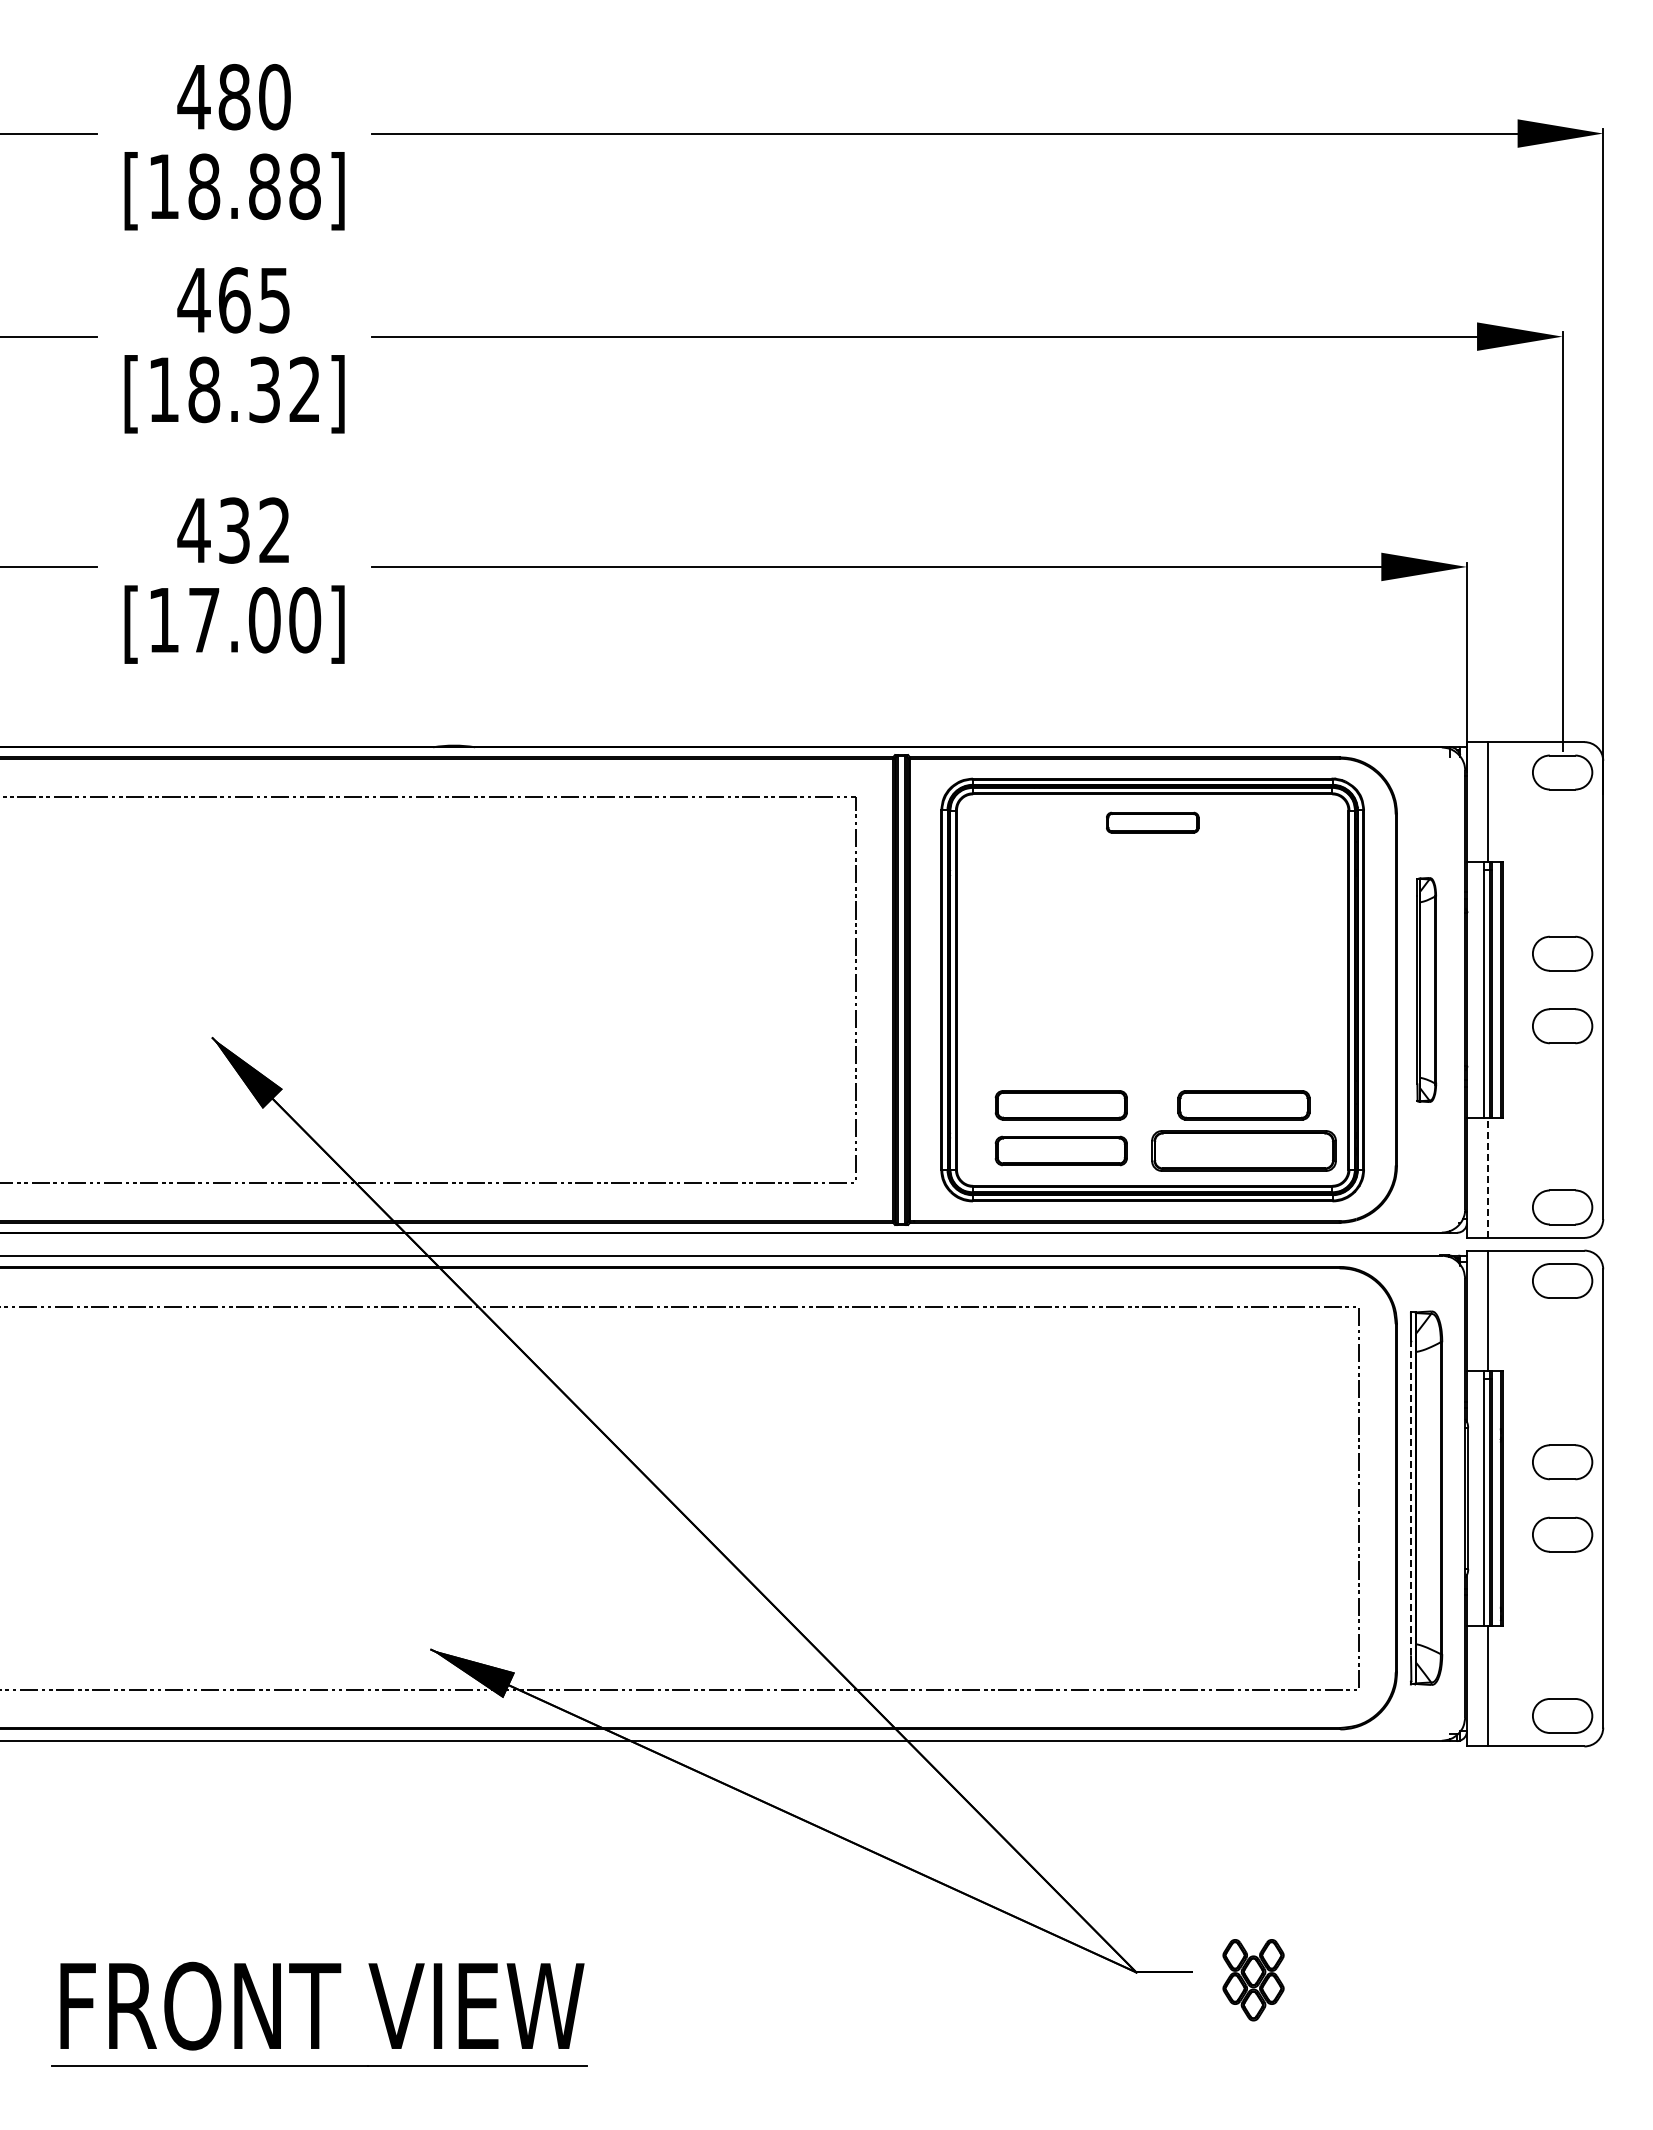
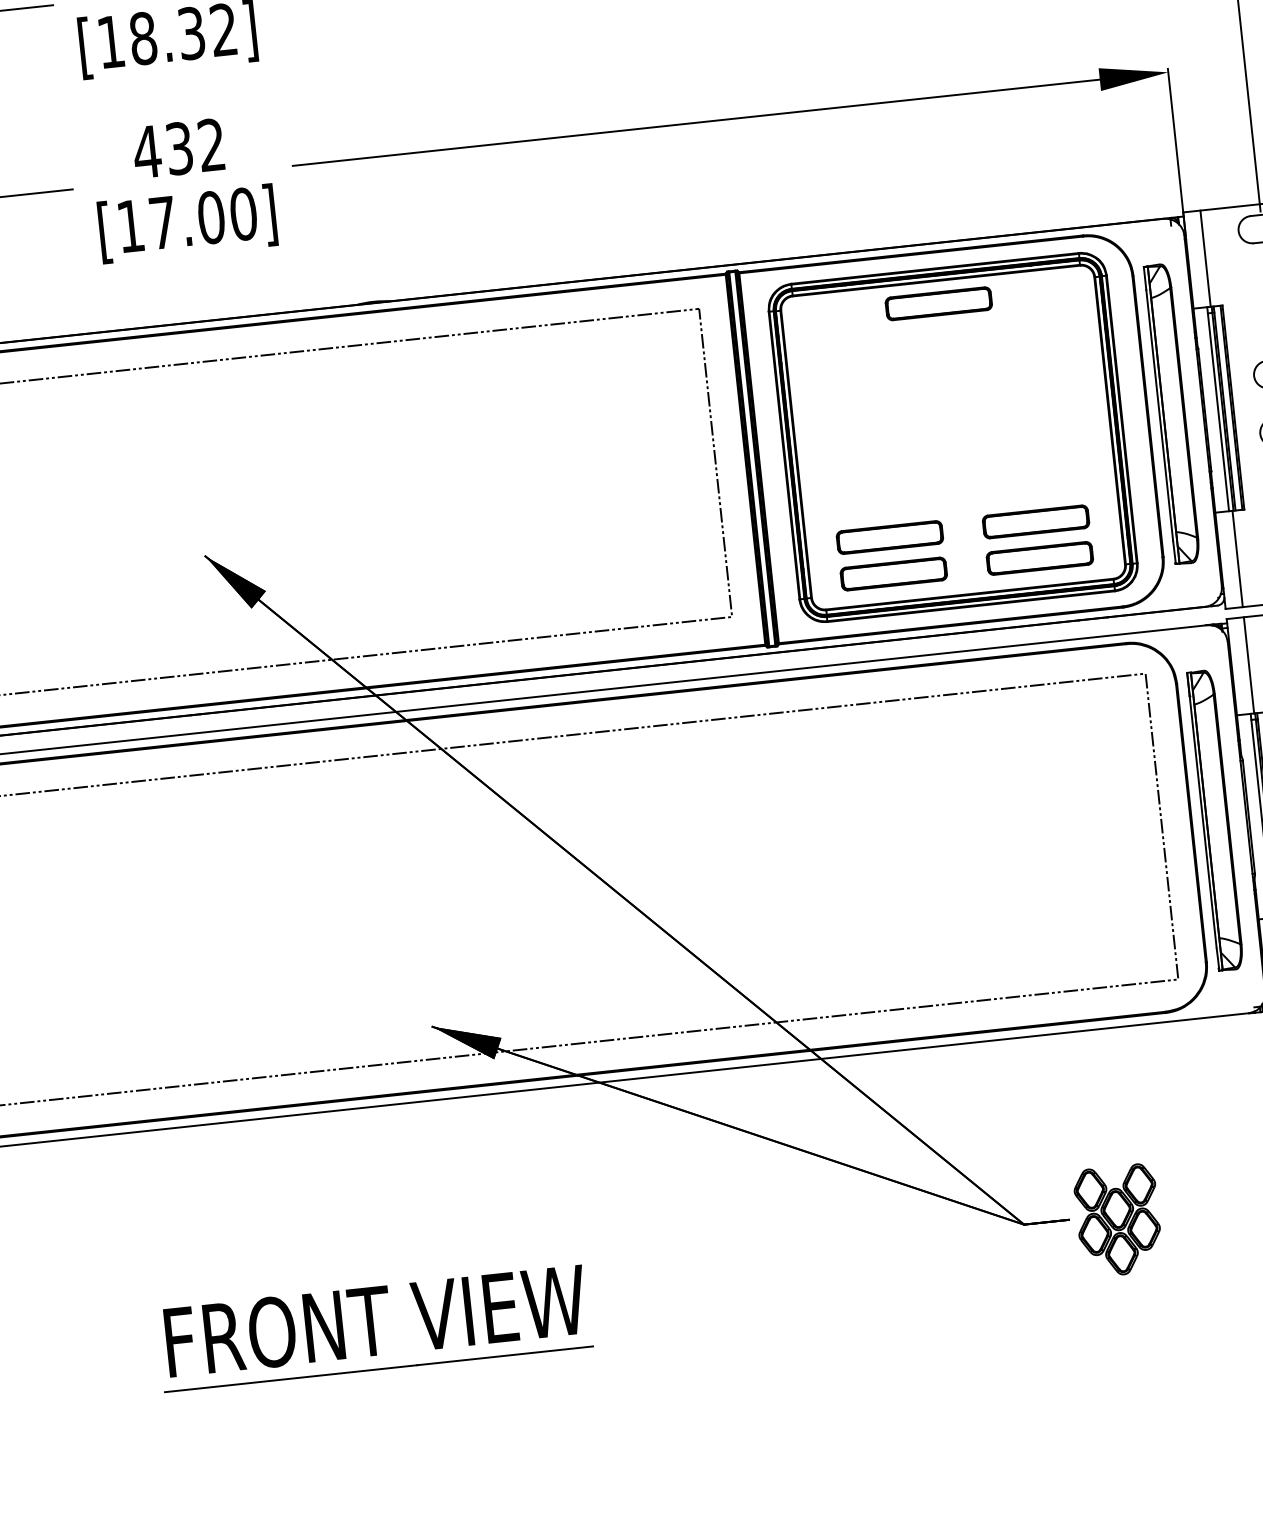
part: (1152, 822) -> (938, 303), size x1.43
part: (1426, 989) -> (1172, 413), size x1.67
part: (1243, 1150) -> (1039, 558), size x0.71
line: (1488, 1177) -> (1237, 558), dashed -> solid
line: (1410, 1497) -> (1202, 821), dashed -> solid
part: (1253, 1980) -> (1118, 1221), size x1.67

